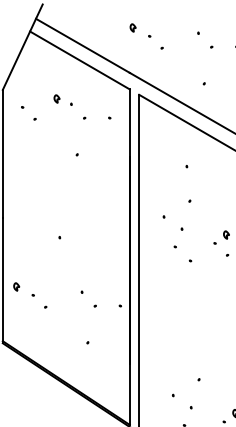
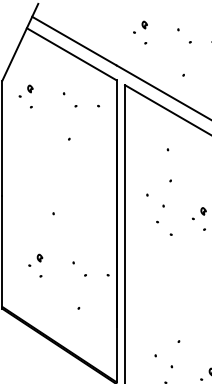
part: (132, 27) -> (144, 24), moved
part: (56, 98) -> (29, 88), moved
part: (16, 286) -> (39, 257), moved

